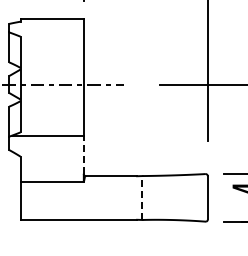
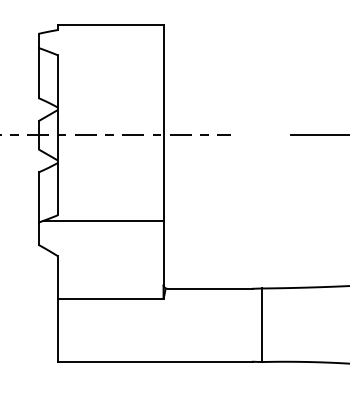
line: (83, 154) -> (163, 252), dashed -> solid
line: (142, 198) -> (261, 326), dashed -> solid

